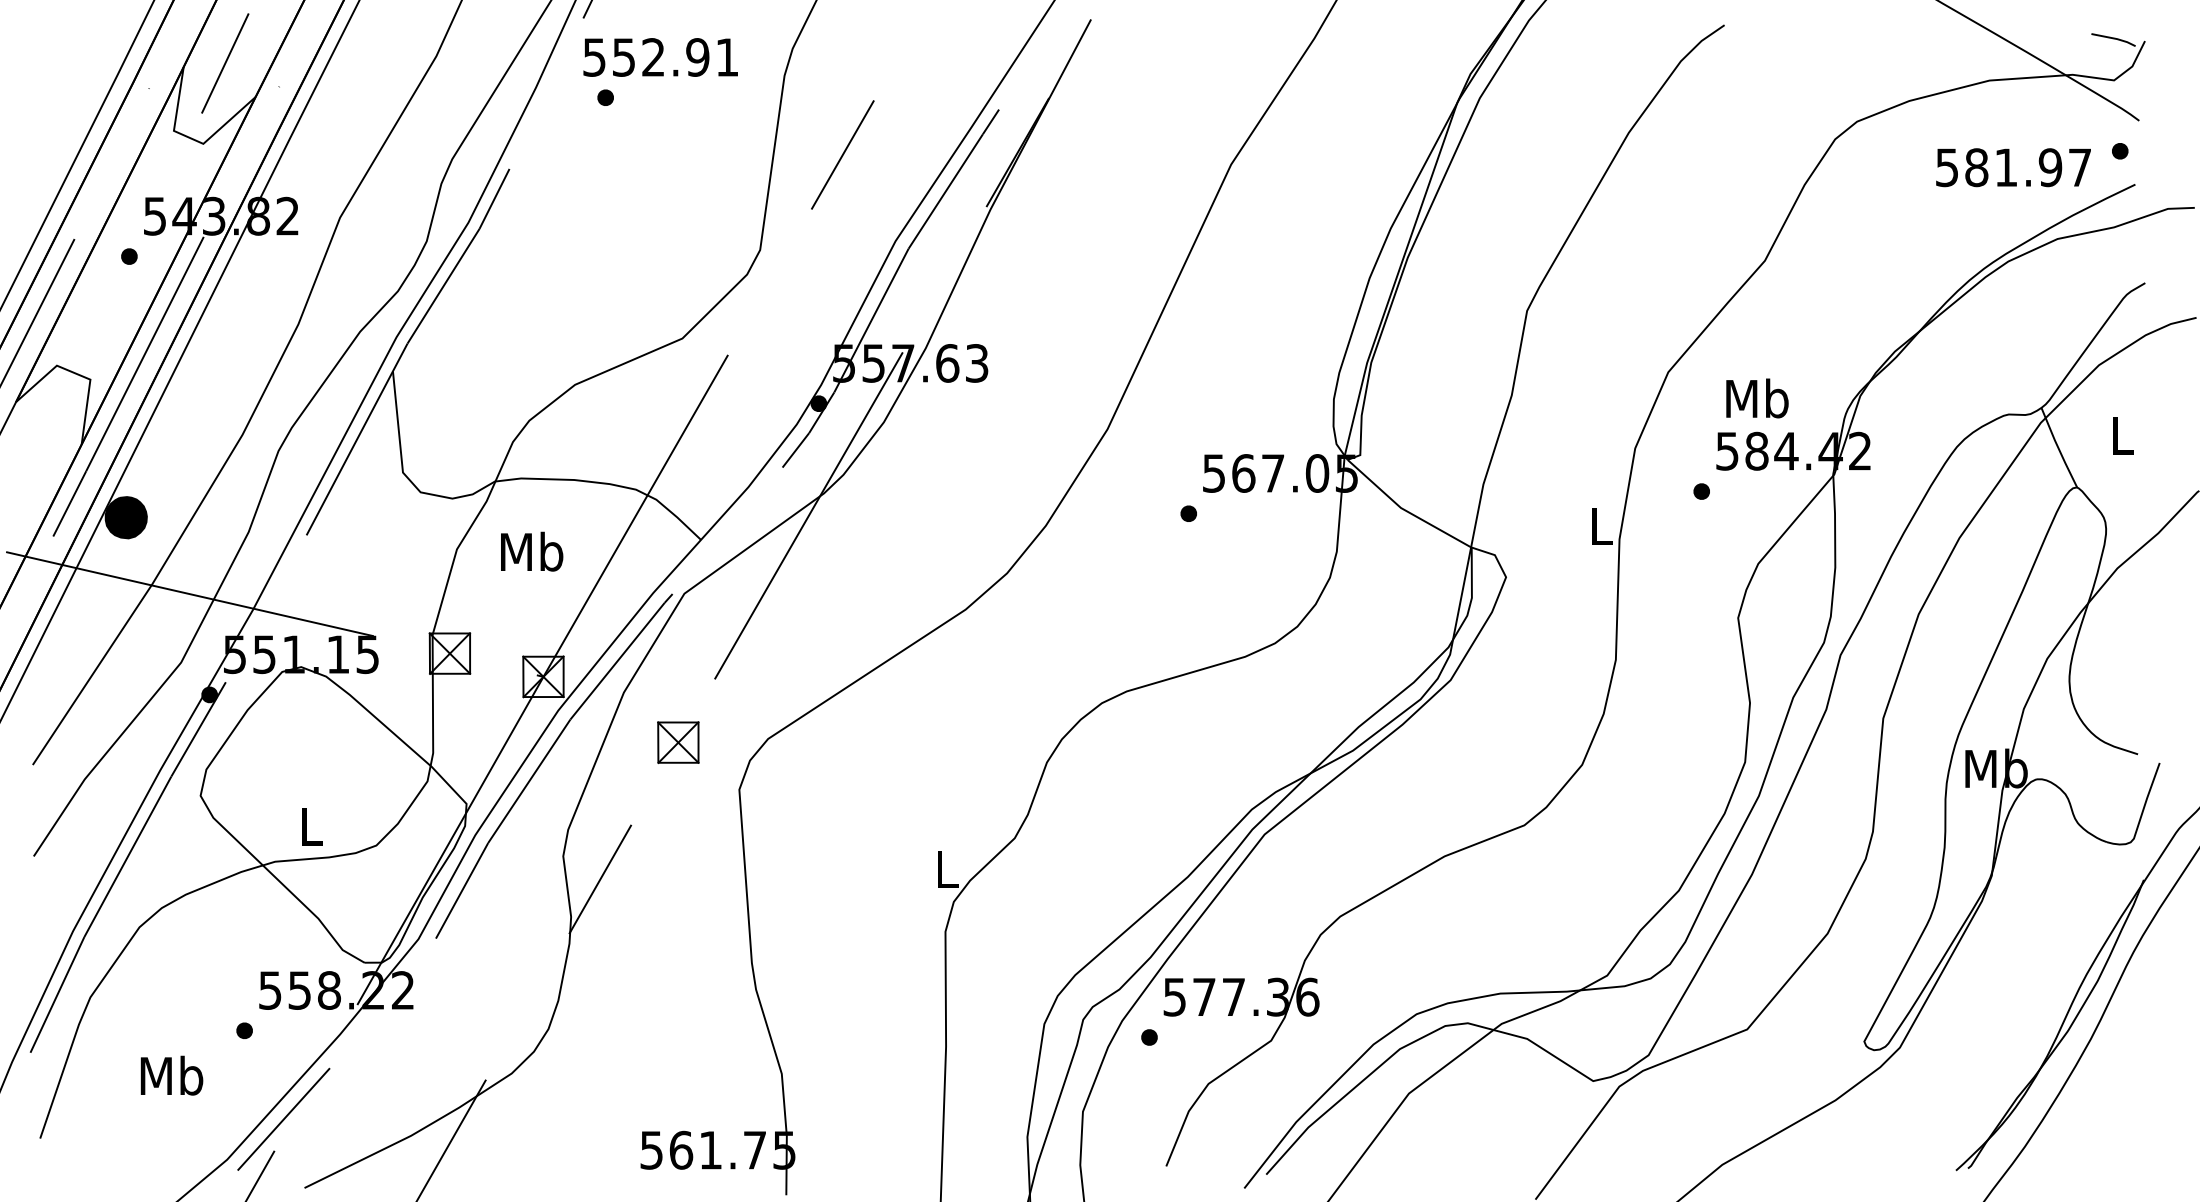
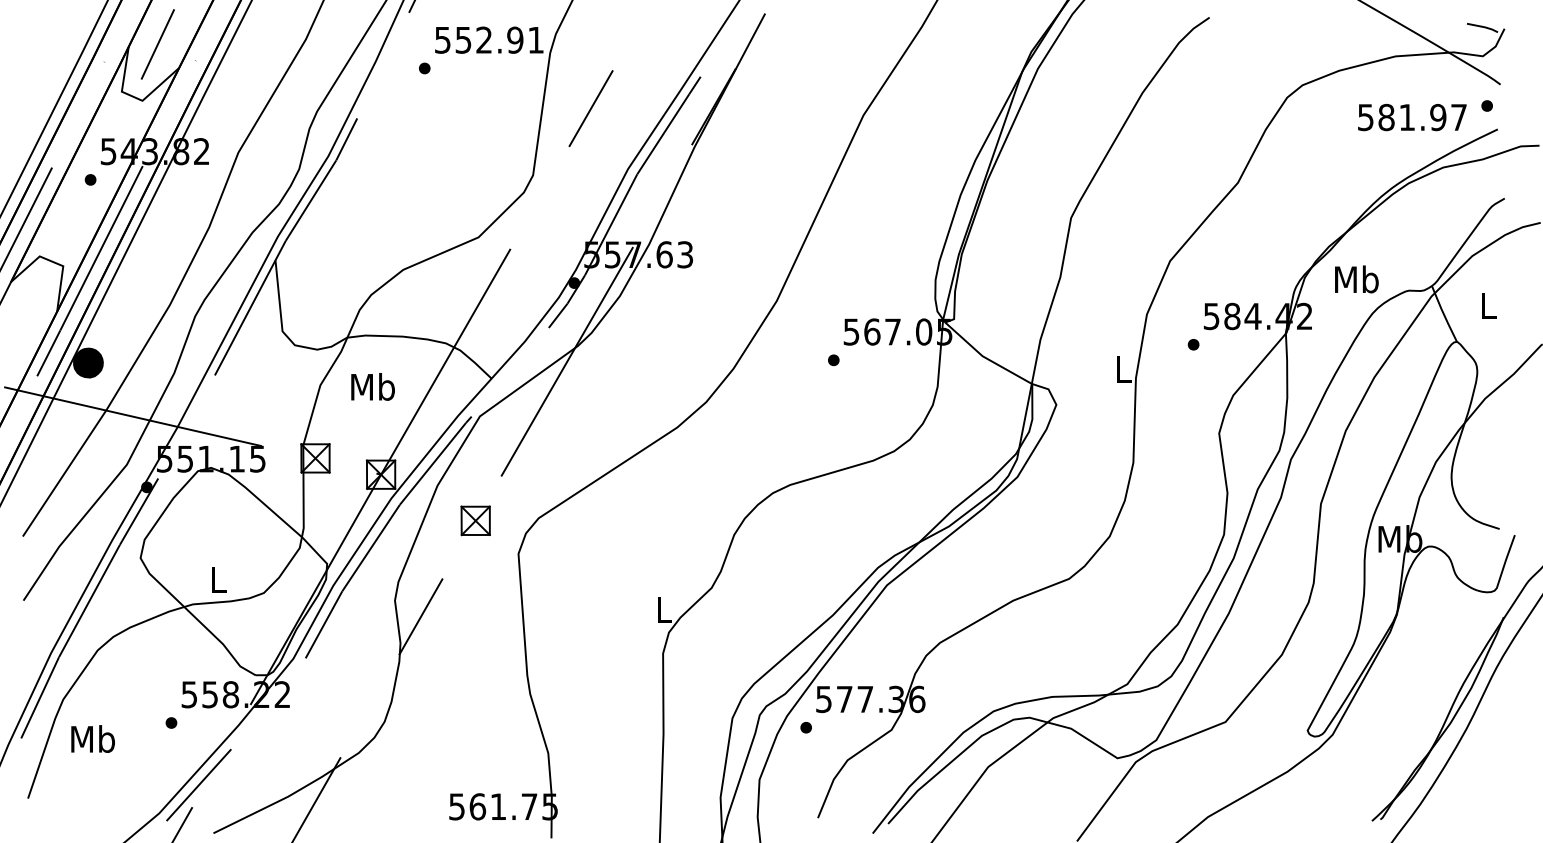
text: (660, 57) -> (489, 40), moved
text: (1757, 398) -> (1356, 279), moved
text: (171, 1075) -> (92, 738), moved

